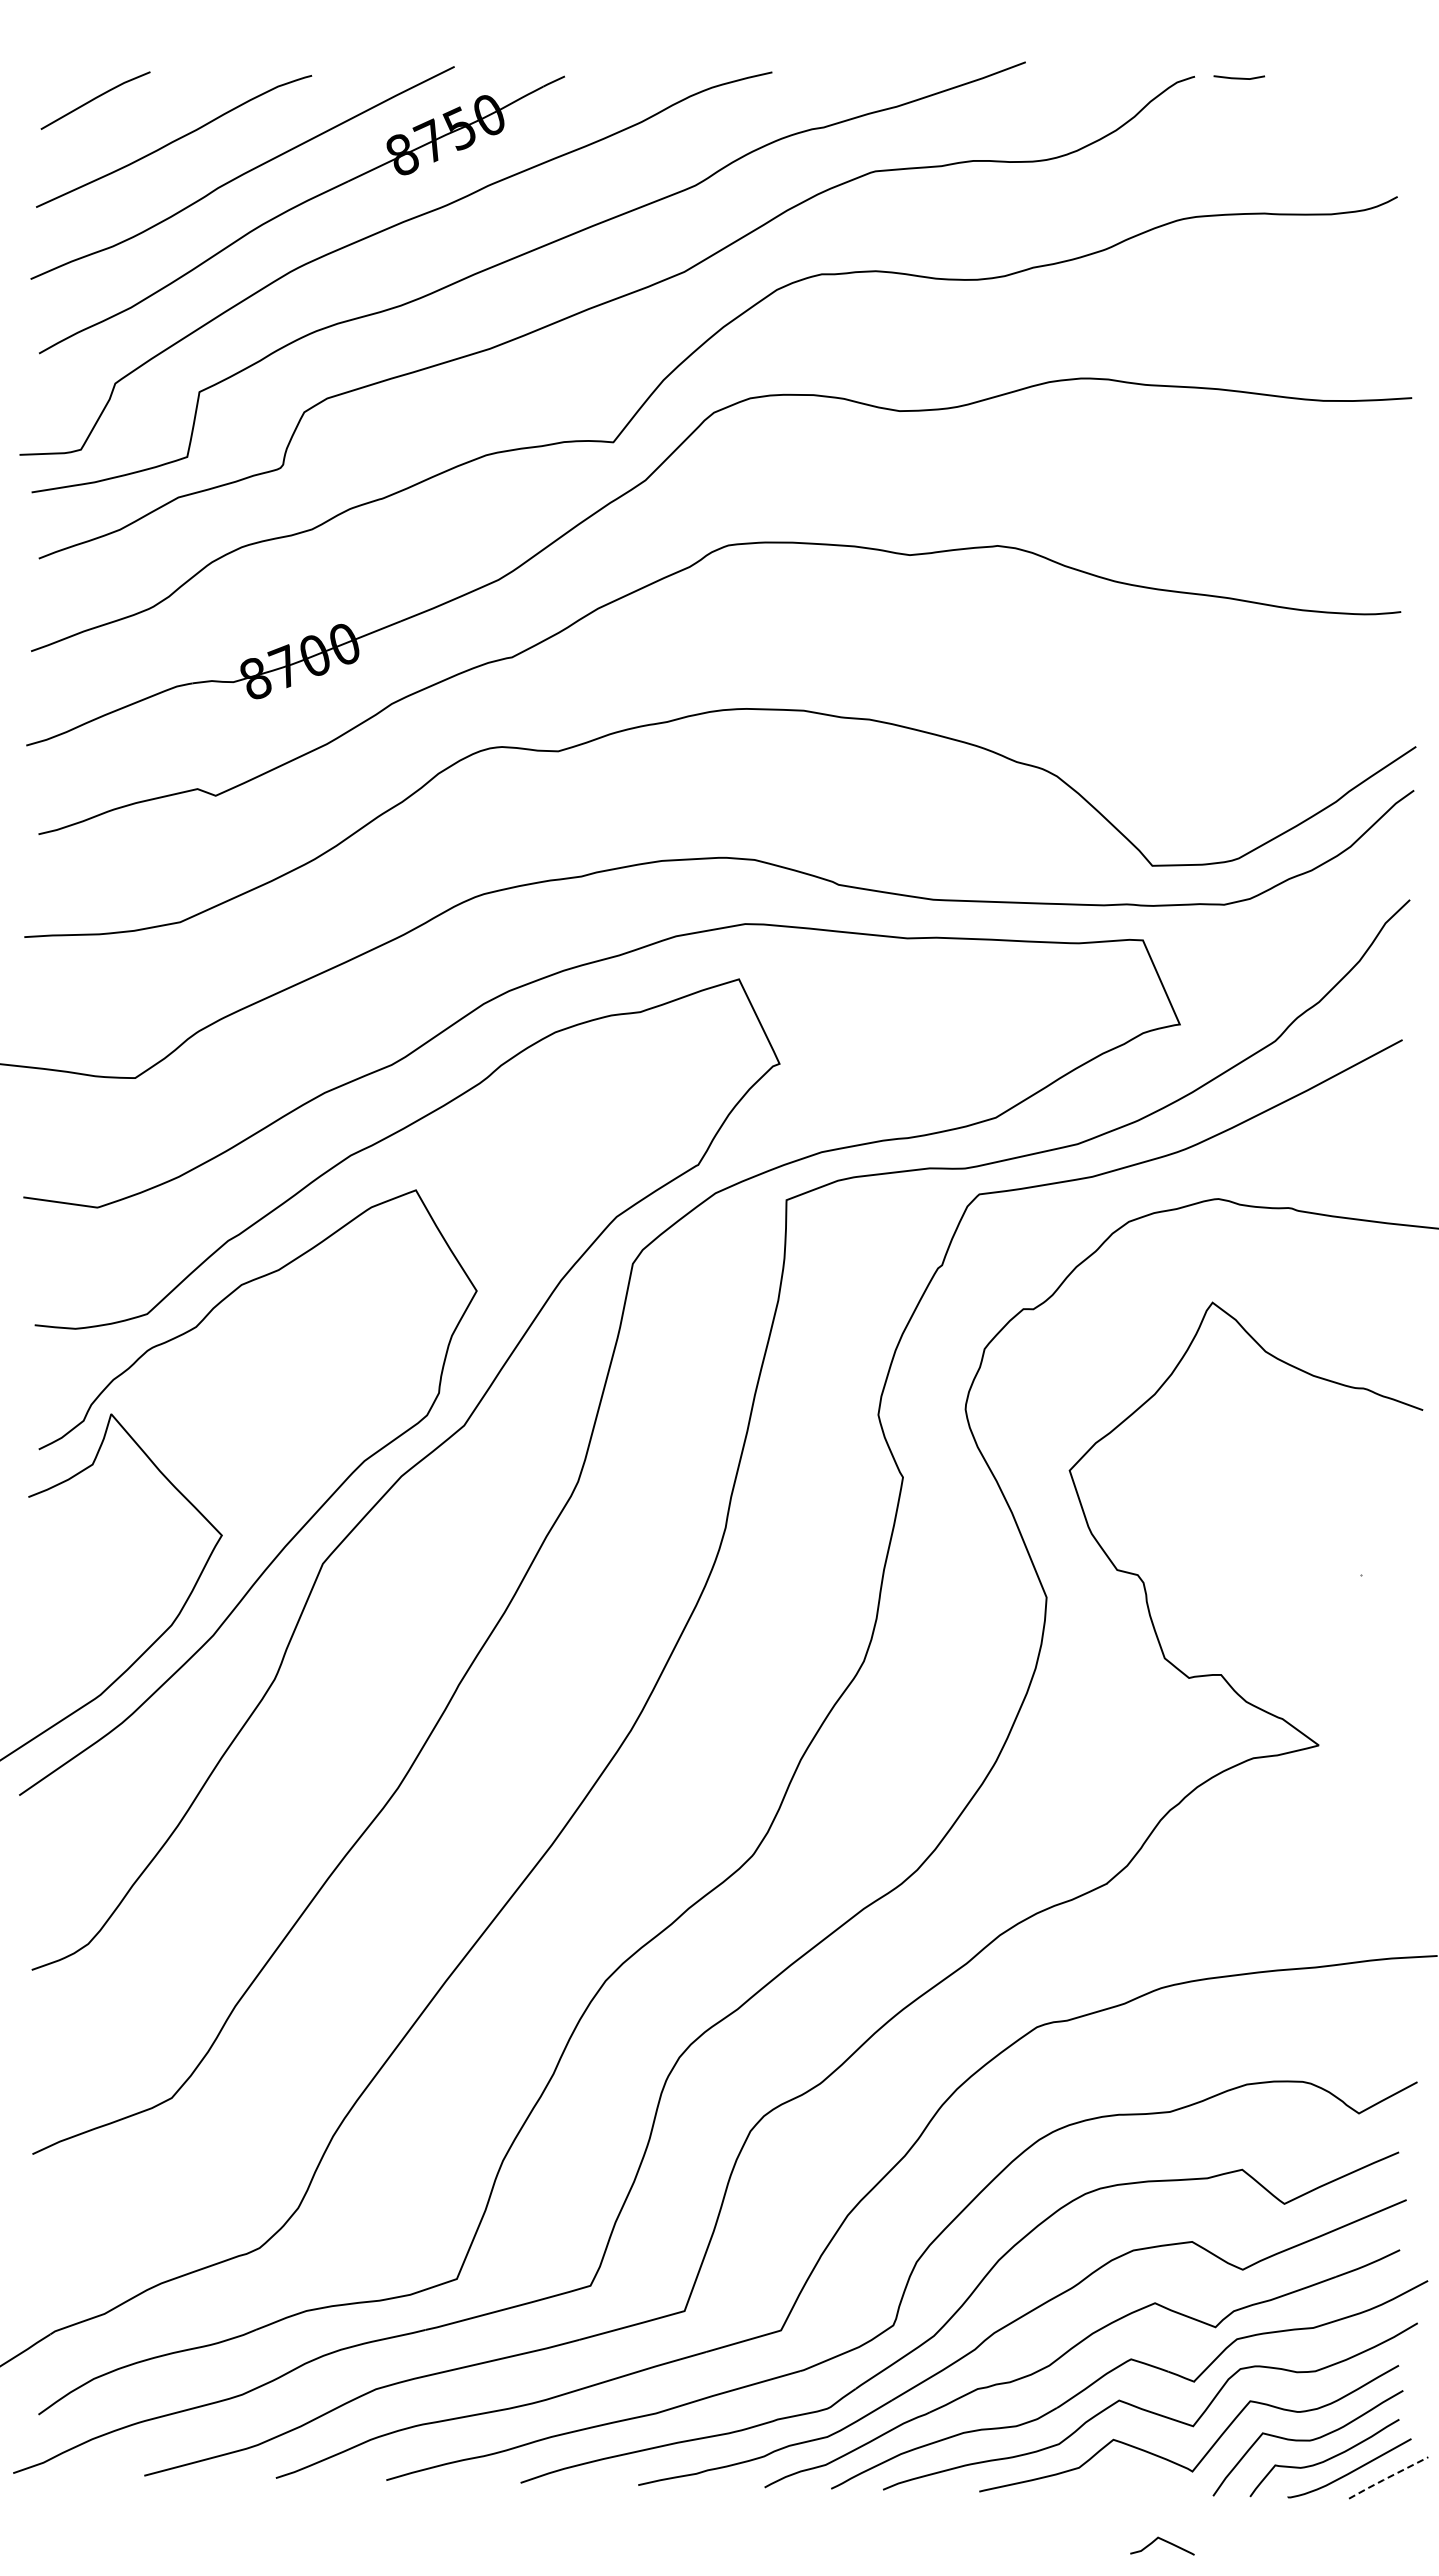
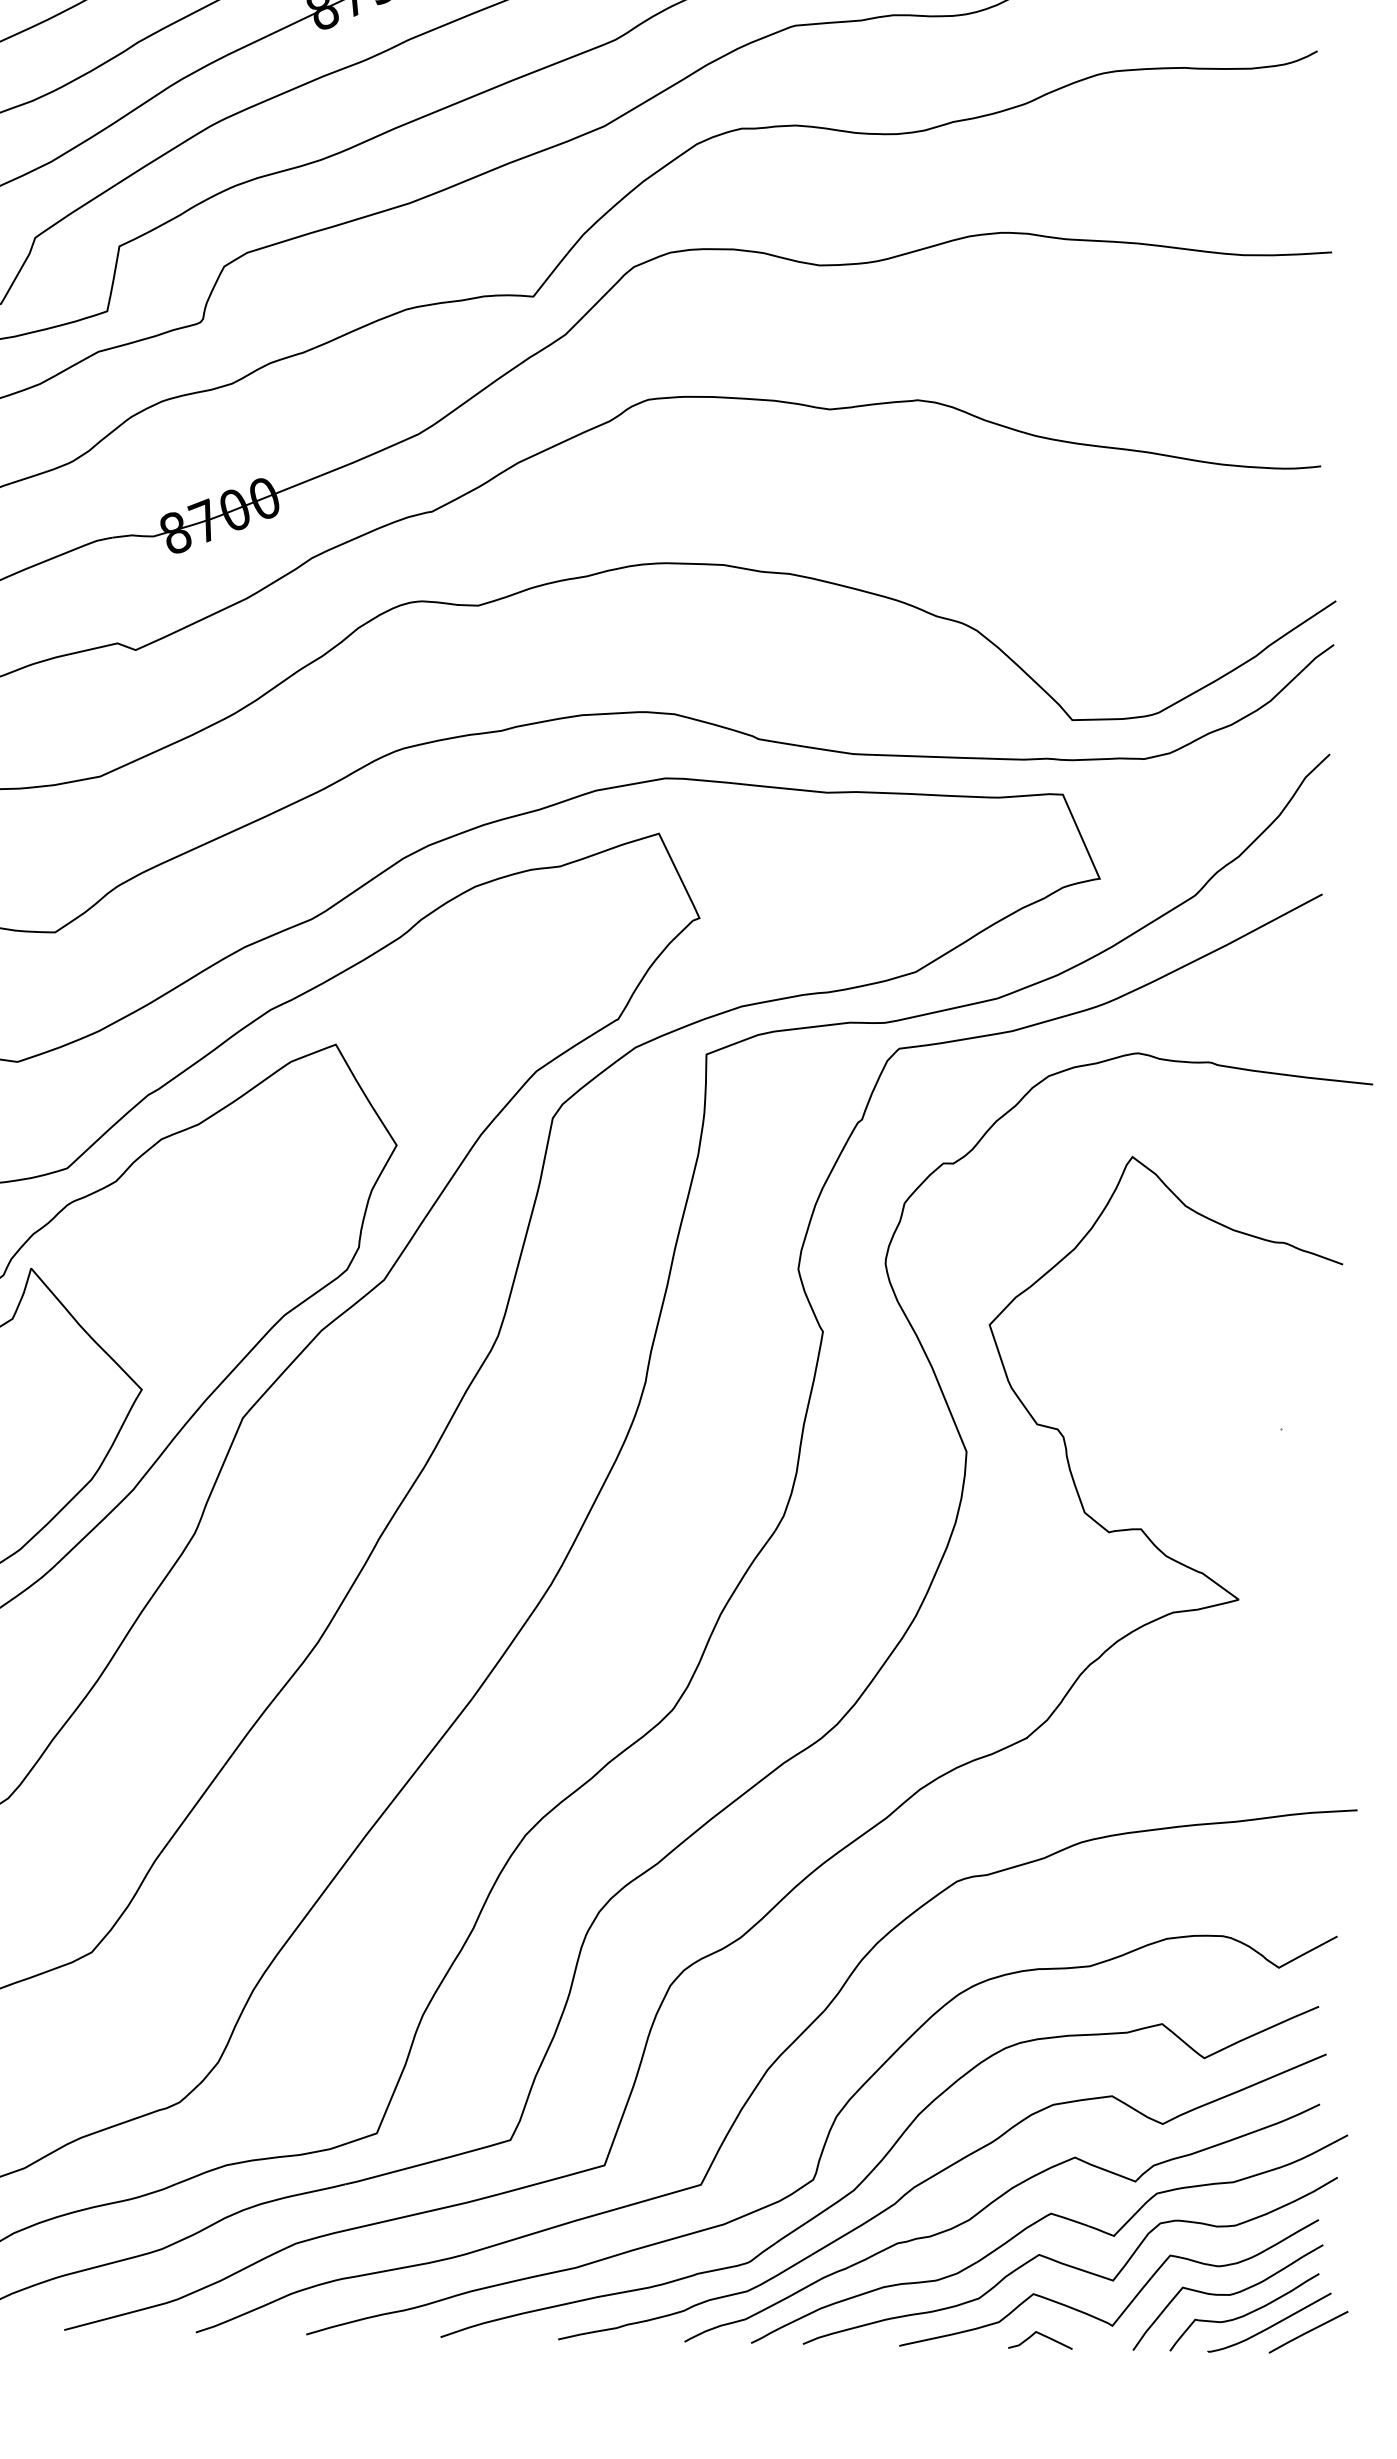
line: (1387, 2478) -> (1307, 2332), dashed -> solid
curve: (1163, 2541) -> (1041, 2335), moved

